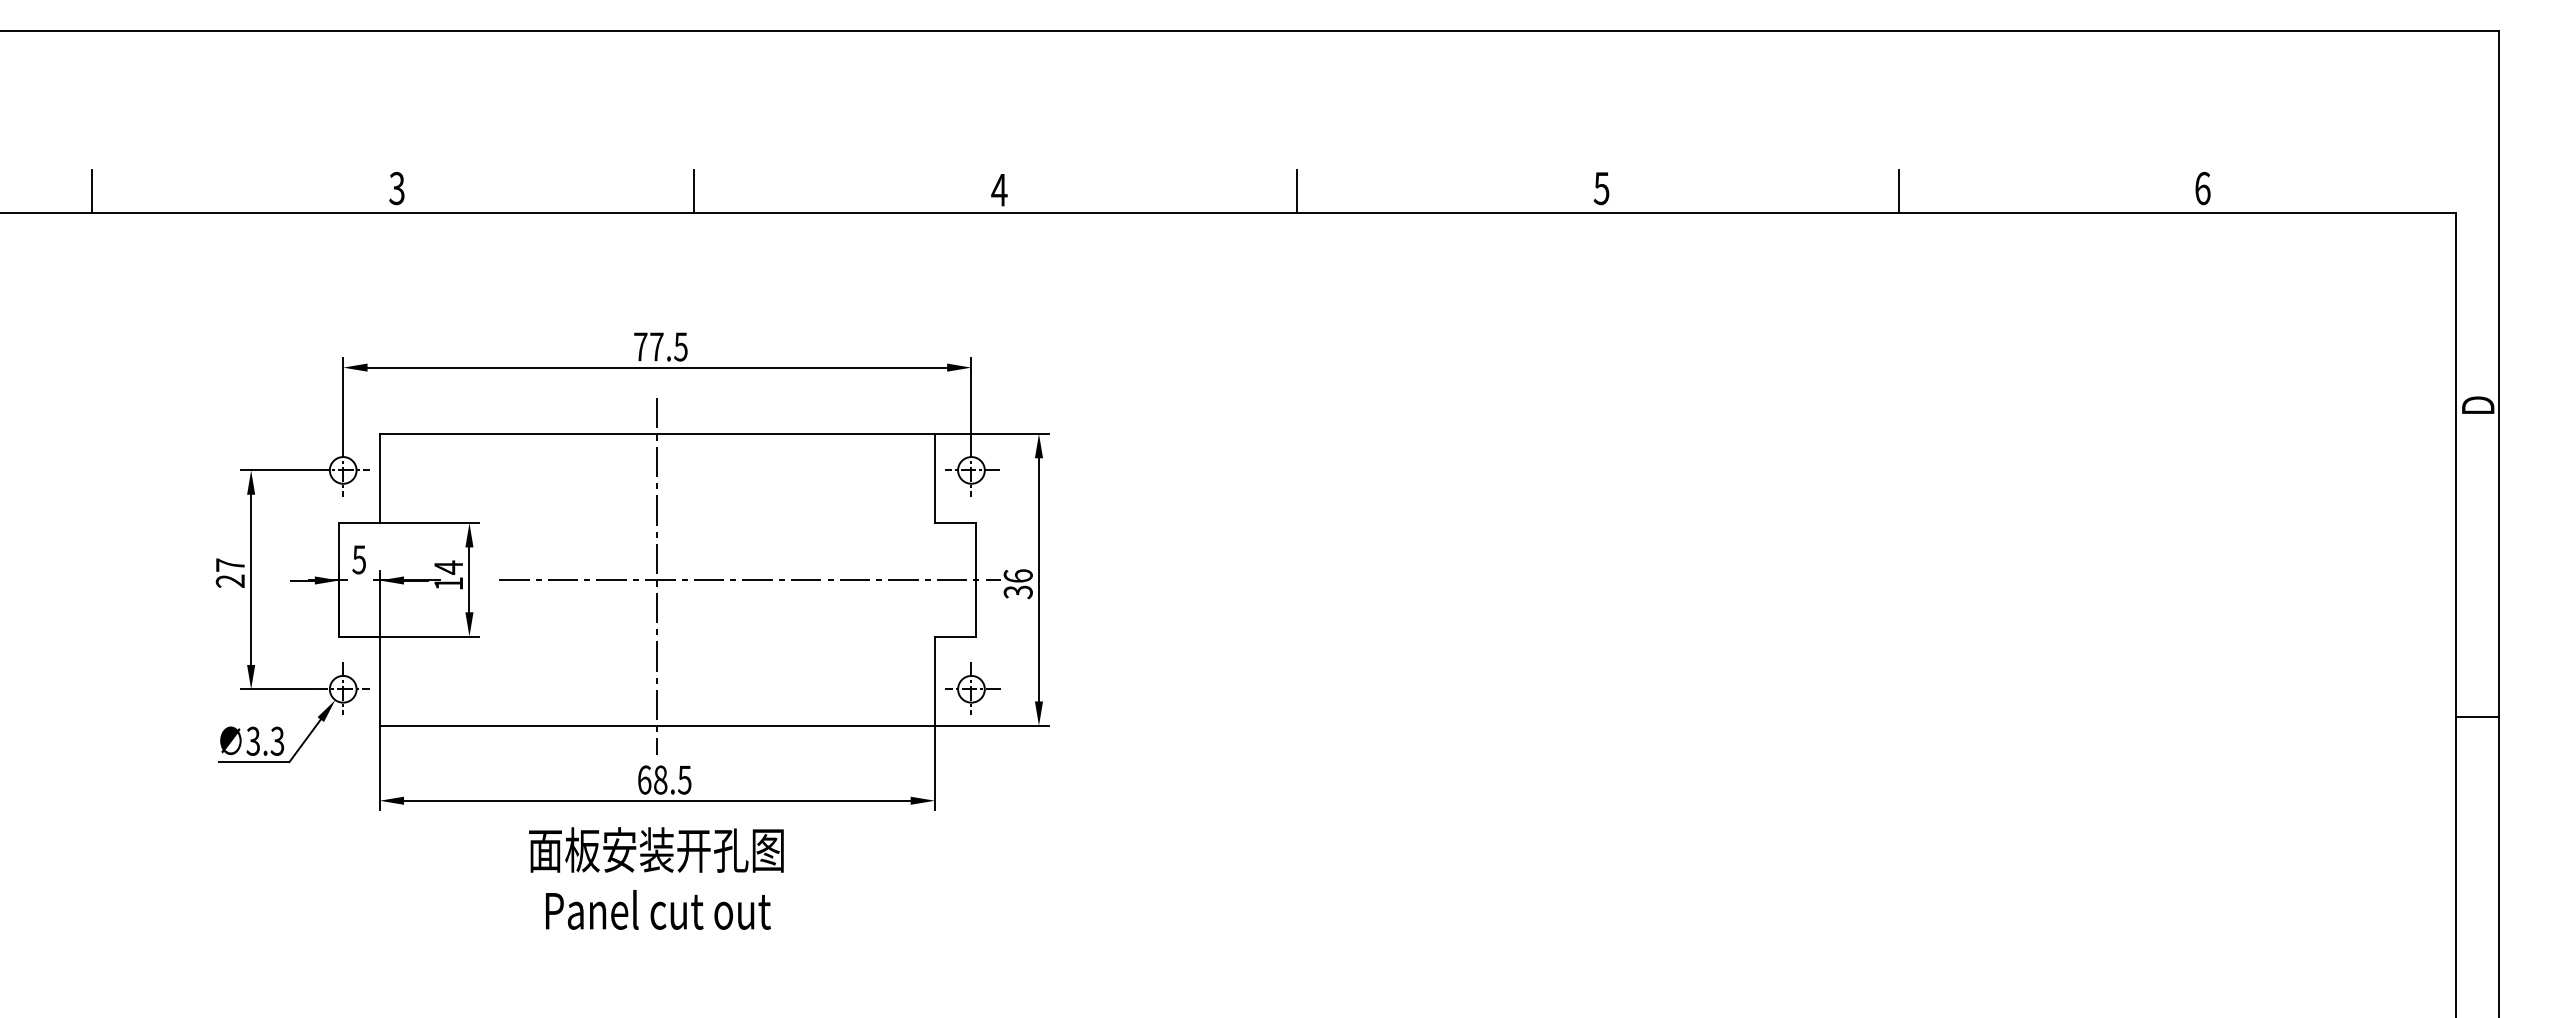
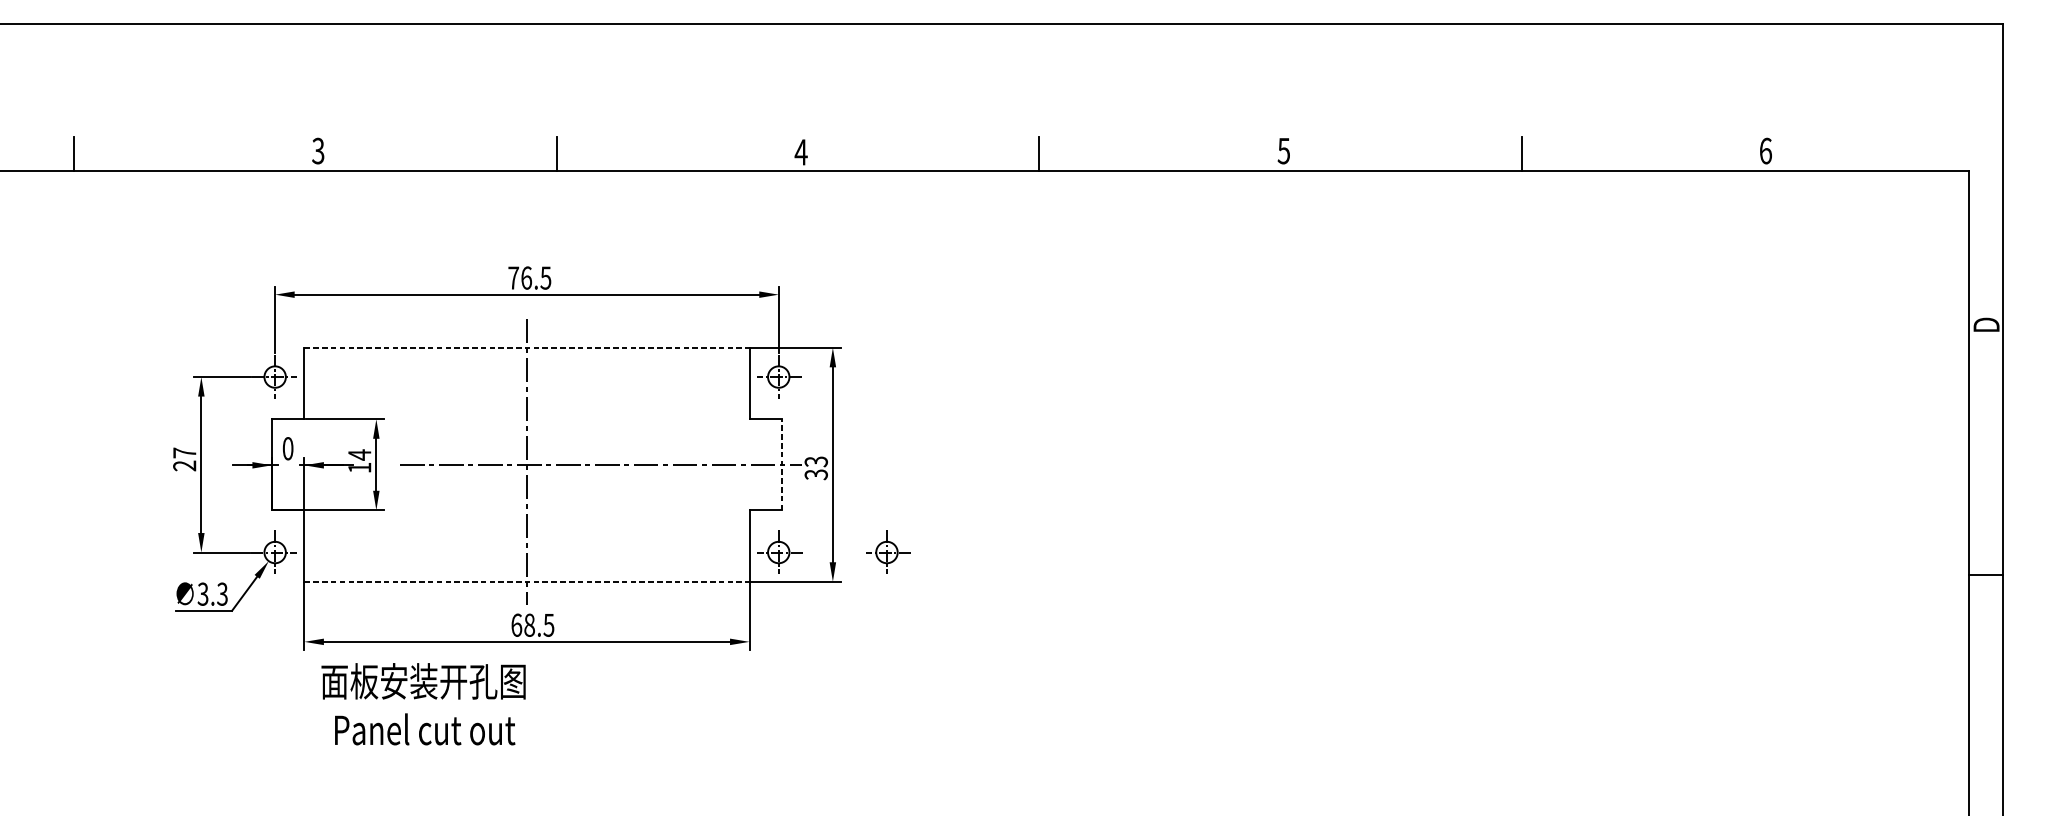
text: (656, 346) -> (526, 277), 77.5 -> 76.5
line: (657, 433) -> (527, 347), solid -> dashed
text: (358, 559) -> (287, 448), 5 -> 0
text: (1017, 576) -> (815, 462), 36 -> 33
line: (975, 579) -> (781, 464), solid -> dashed
part: (1107, 688) -> (887, 551), added
line: (657, 725) -> (527, 581), solid -> dashed
text: (656, 878) -> (423, 704), moved

